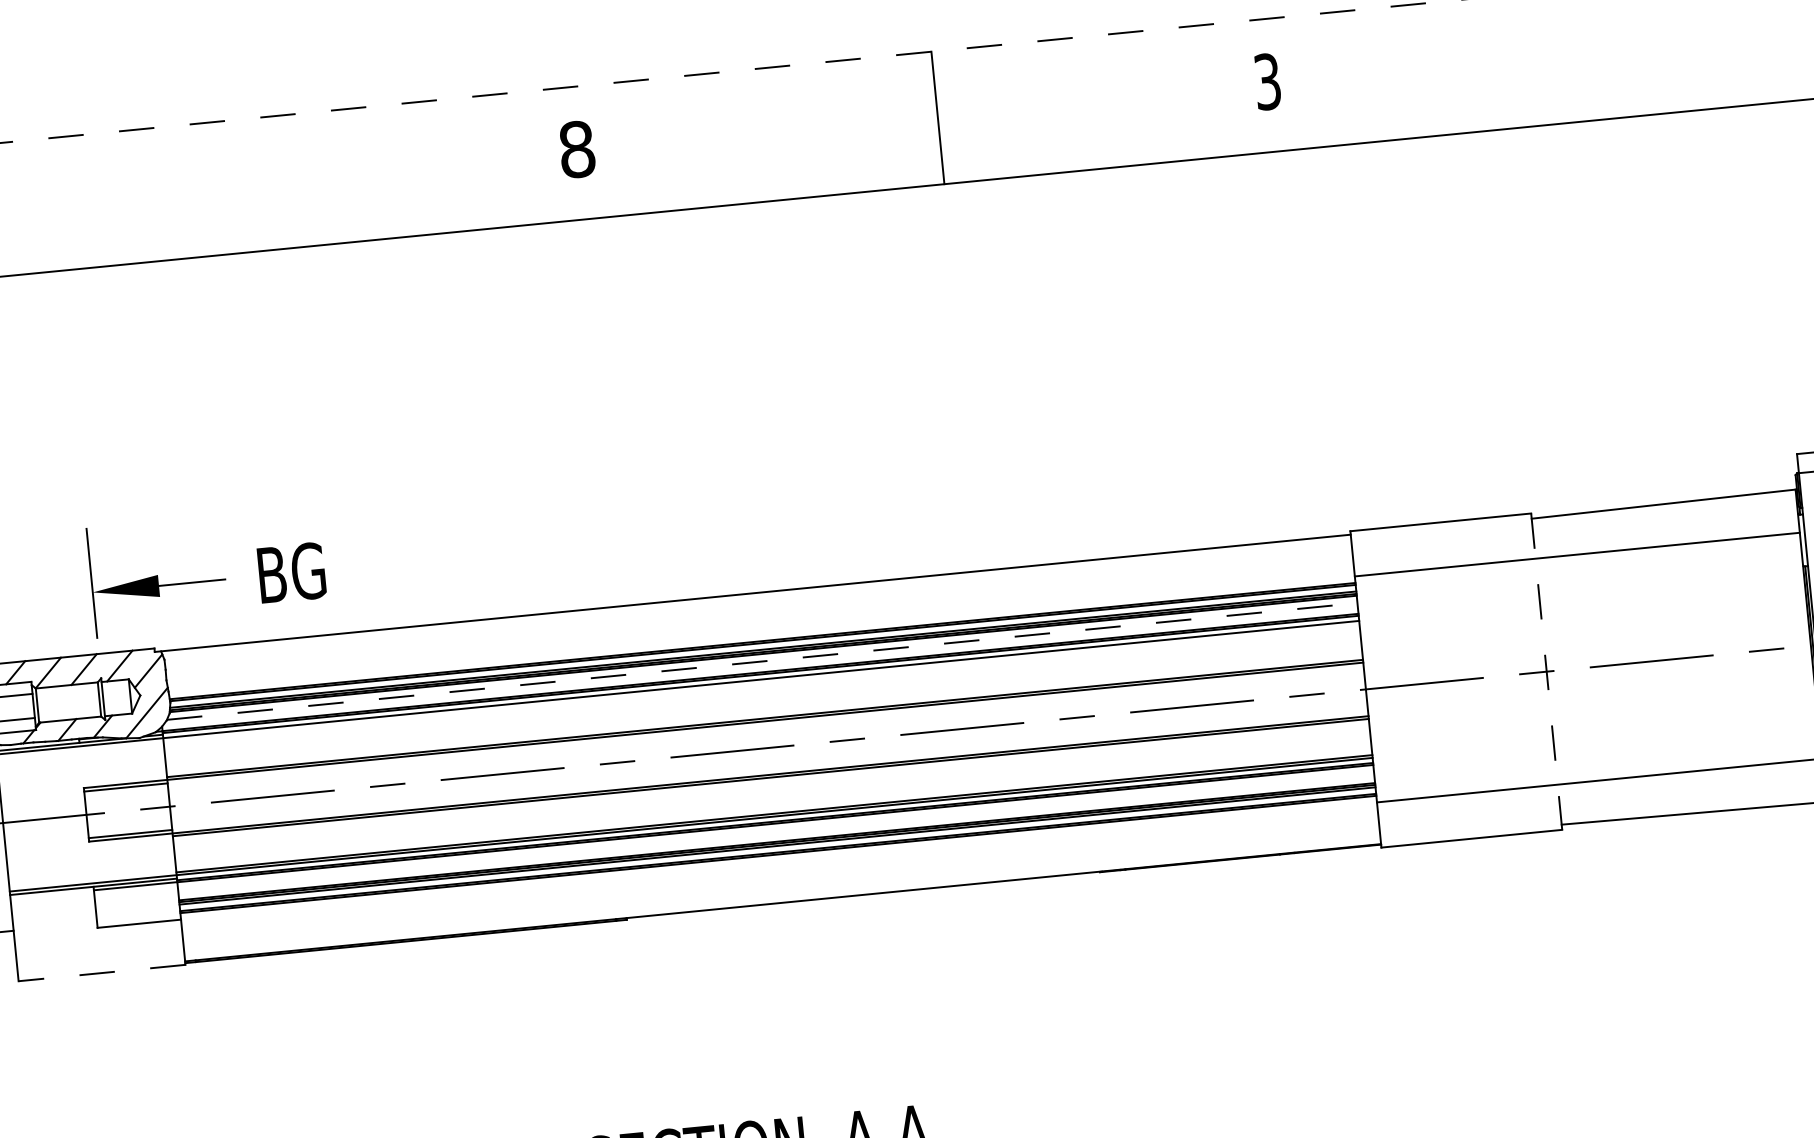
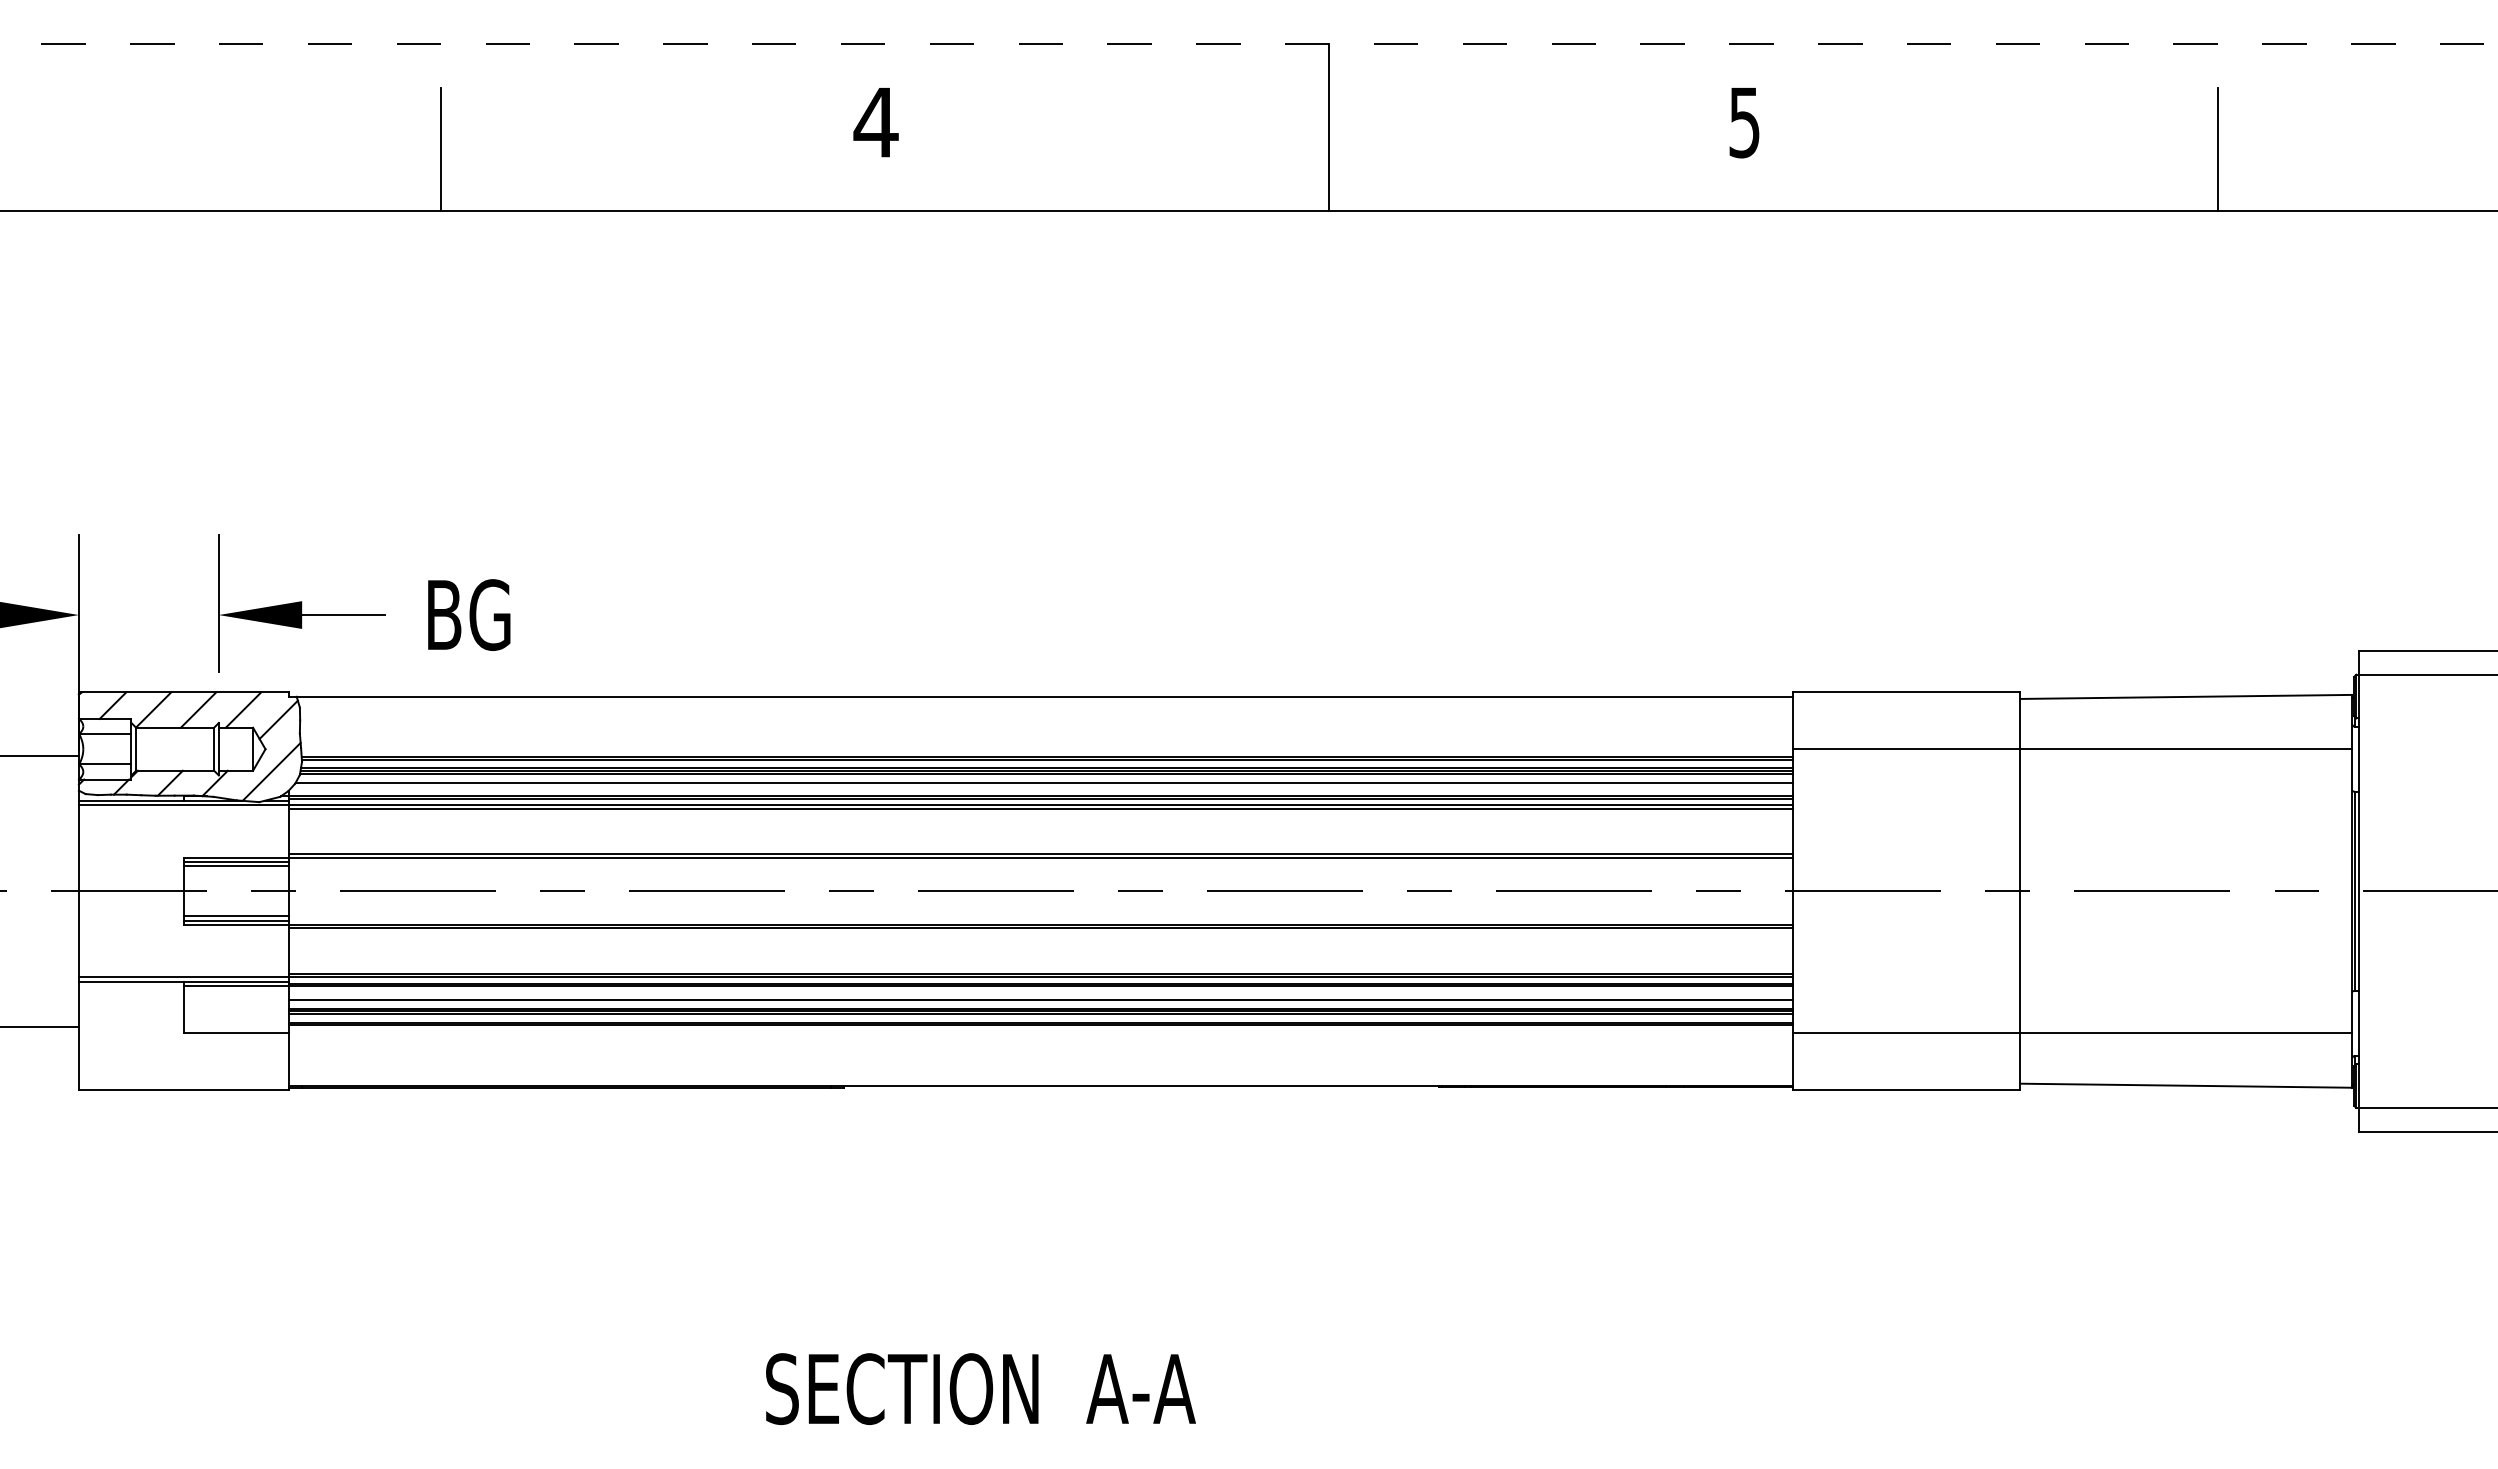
line: (1645, 66) -> (2217, 149), added
text: (1267, 81) -> (1744, 121), 3 -> 5
text: (576, 149) -> (875, 122), 8 -> 4
line: (233, 204) -> (441, 149), added
line: (762, 661) -> (1044, 782), dashed -> solid
line: (1547, 671) -> (2020, 891), dashed -> solid
line: (761, 682) -> (1040, 808), added
line: (125, 791) -> (235, 866), added
line: (129, 830) -> (235, 916), added
line: (776, 834) -> (1040, 999), added
line: (101, 973) -> (183, 1090), dashed -> solid

